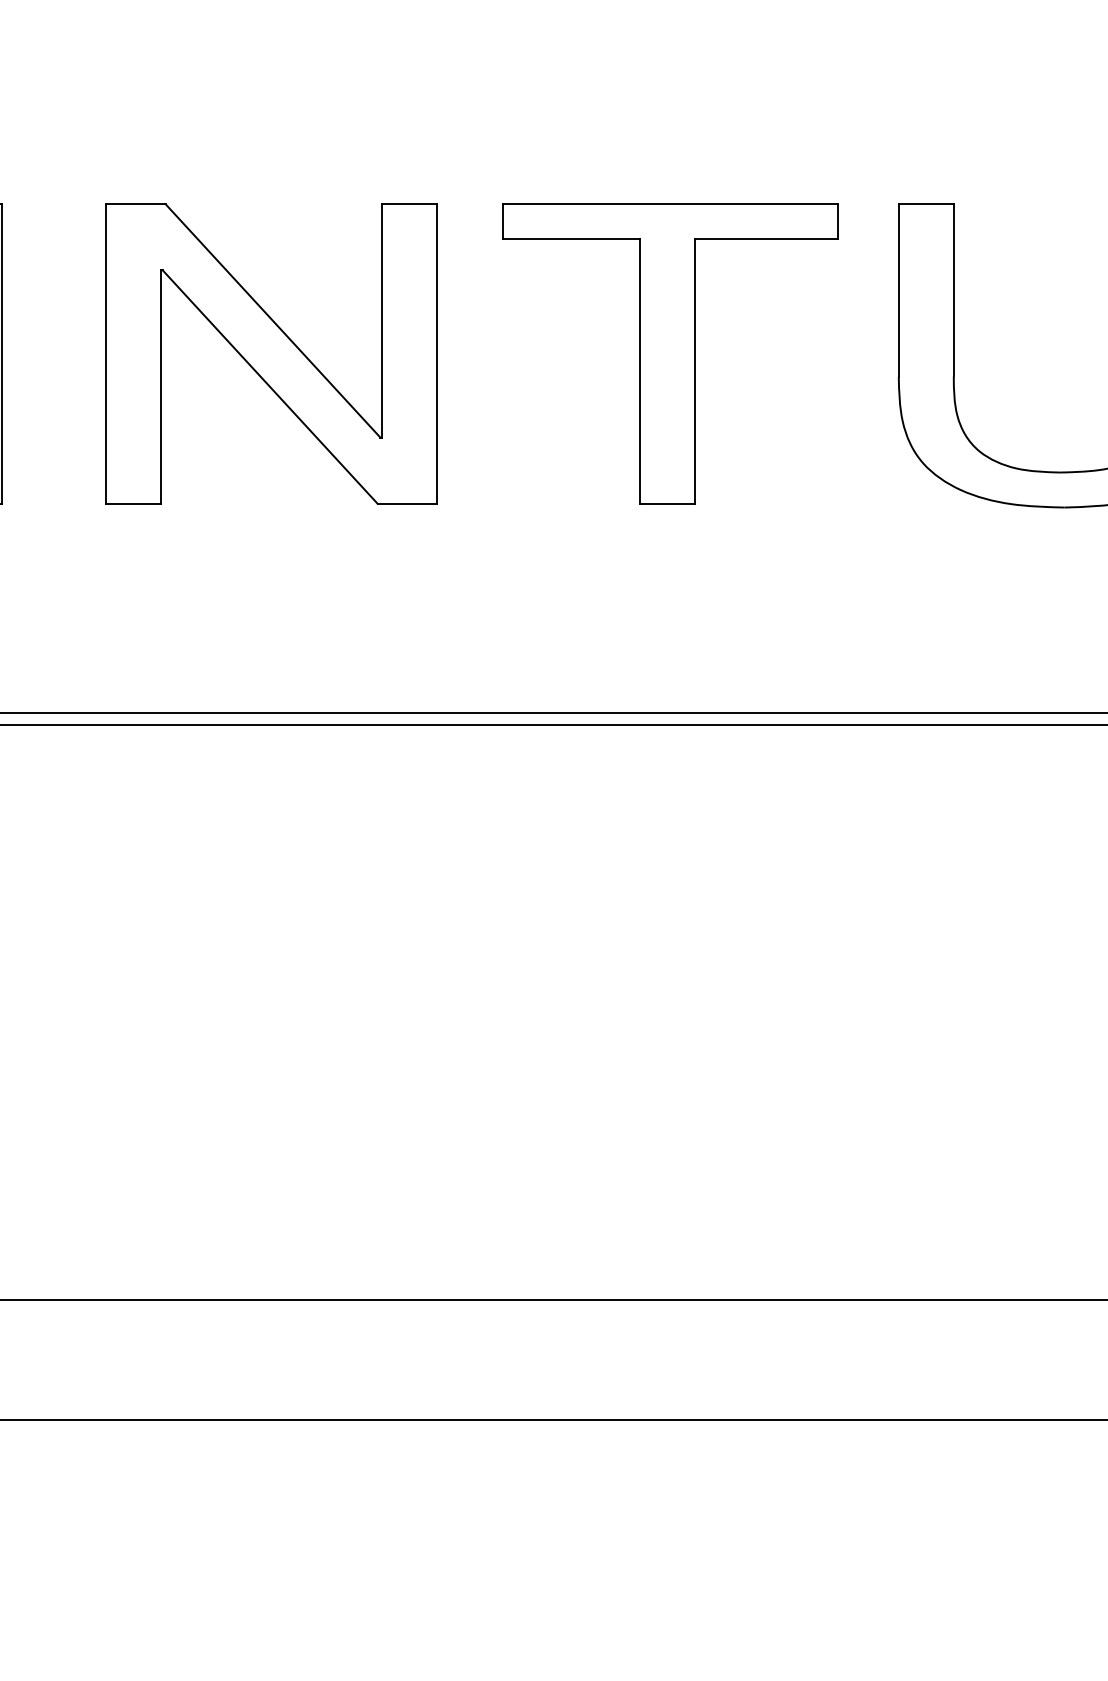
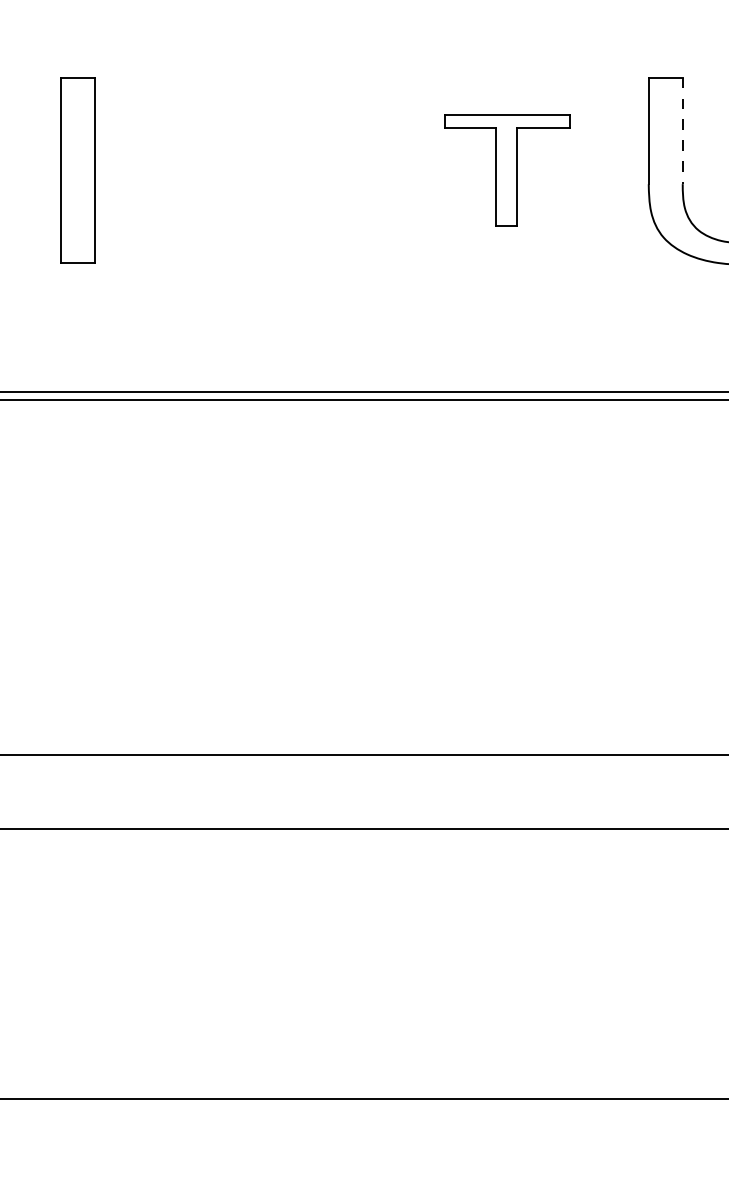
line: (953, 291) -> (682, 131), solid -> dashed
part: (270, 352) -> (260, 169), removed
part: (670, 354) -> (507, 170), size x0.6

